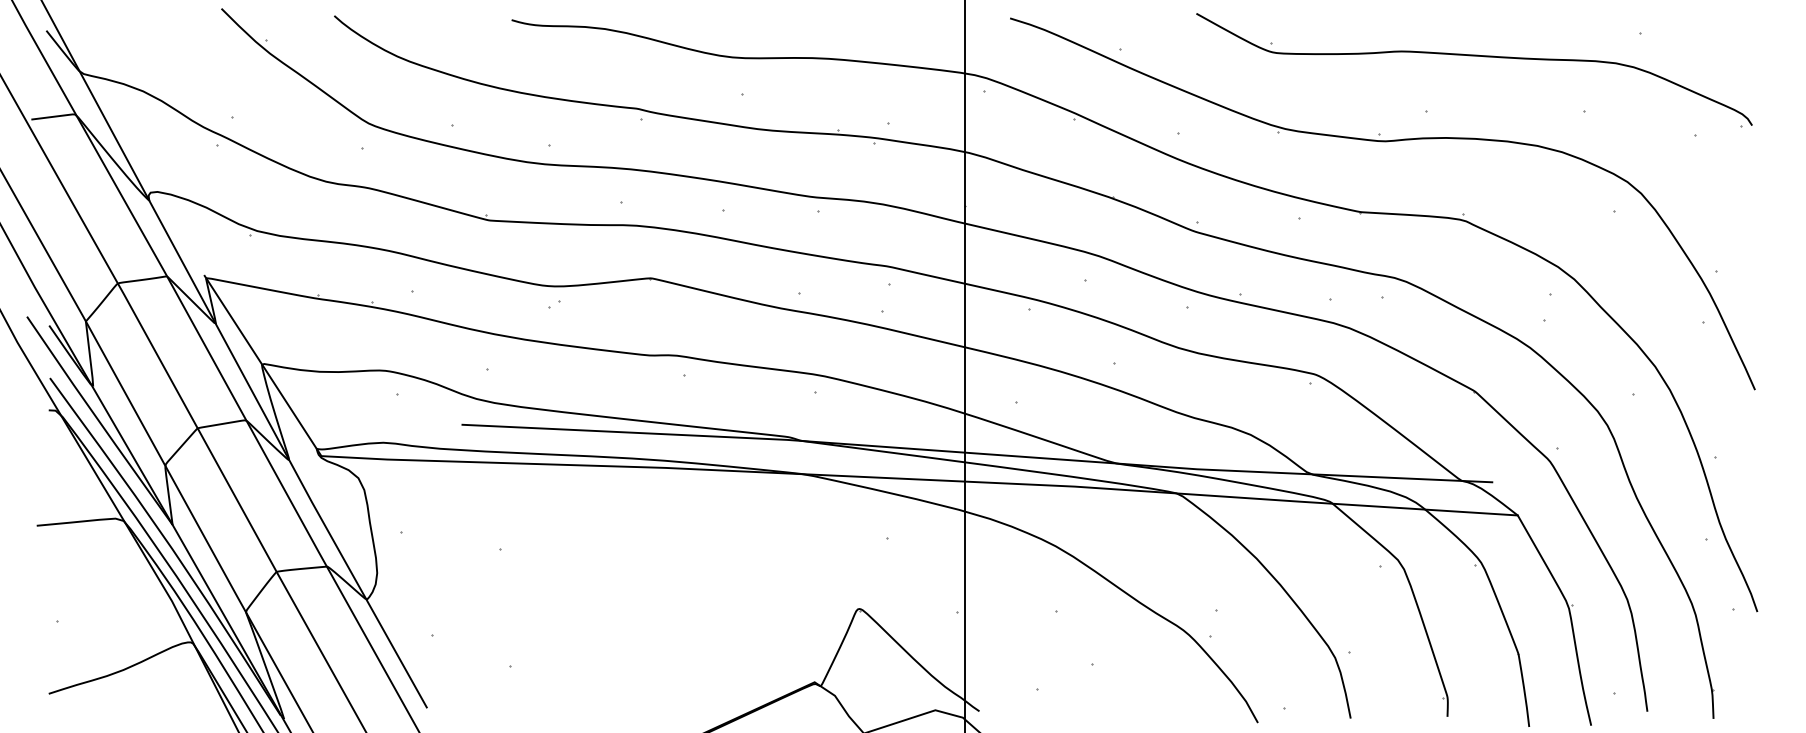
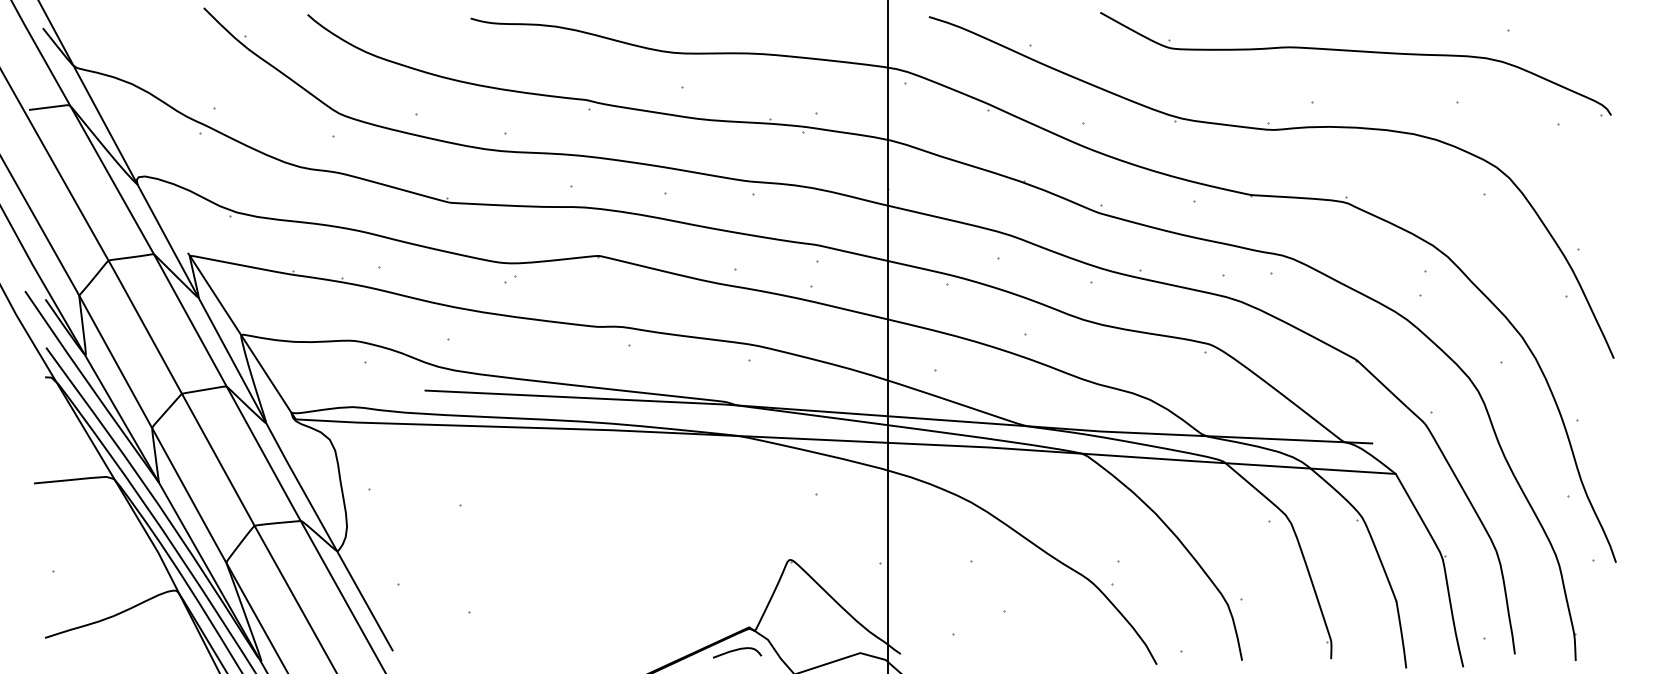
curve: (801, 707) -> (737, 650), added

